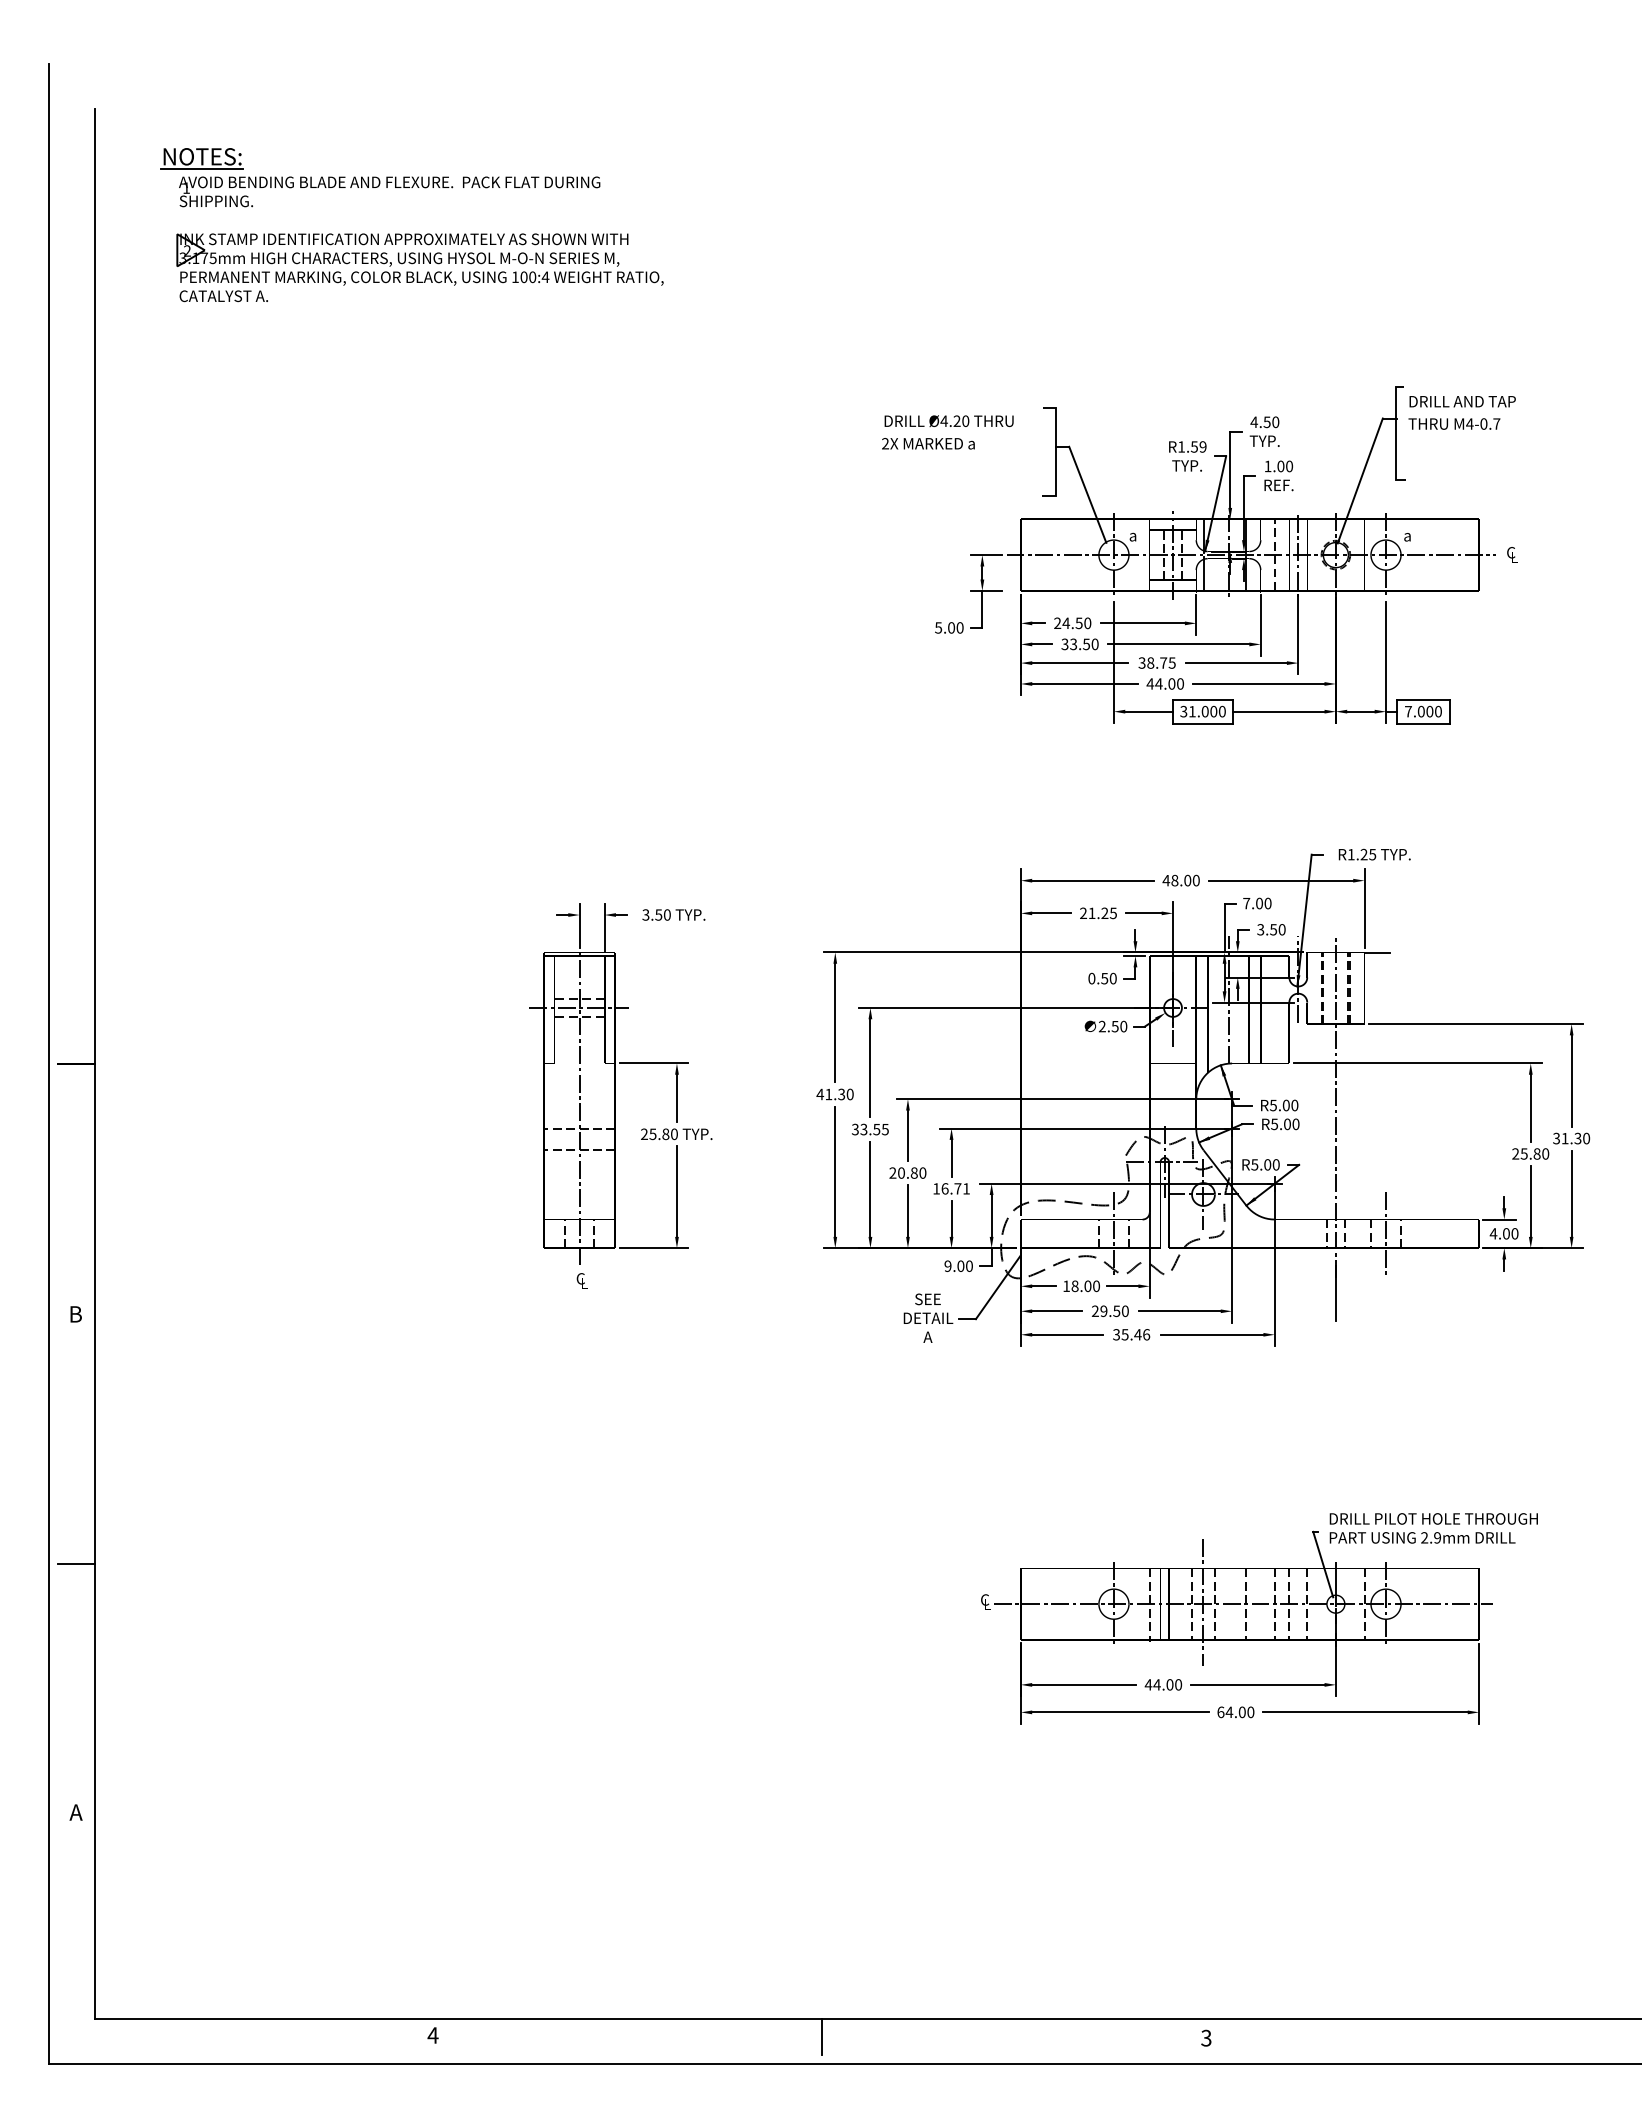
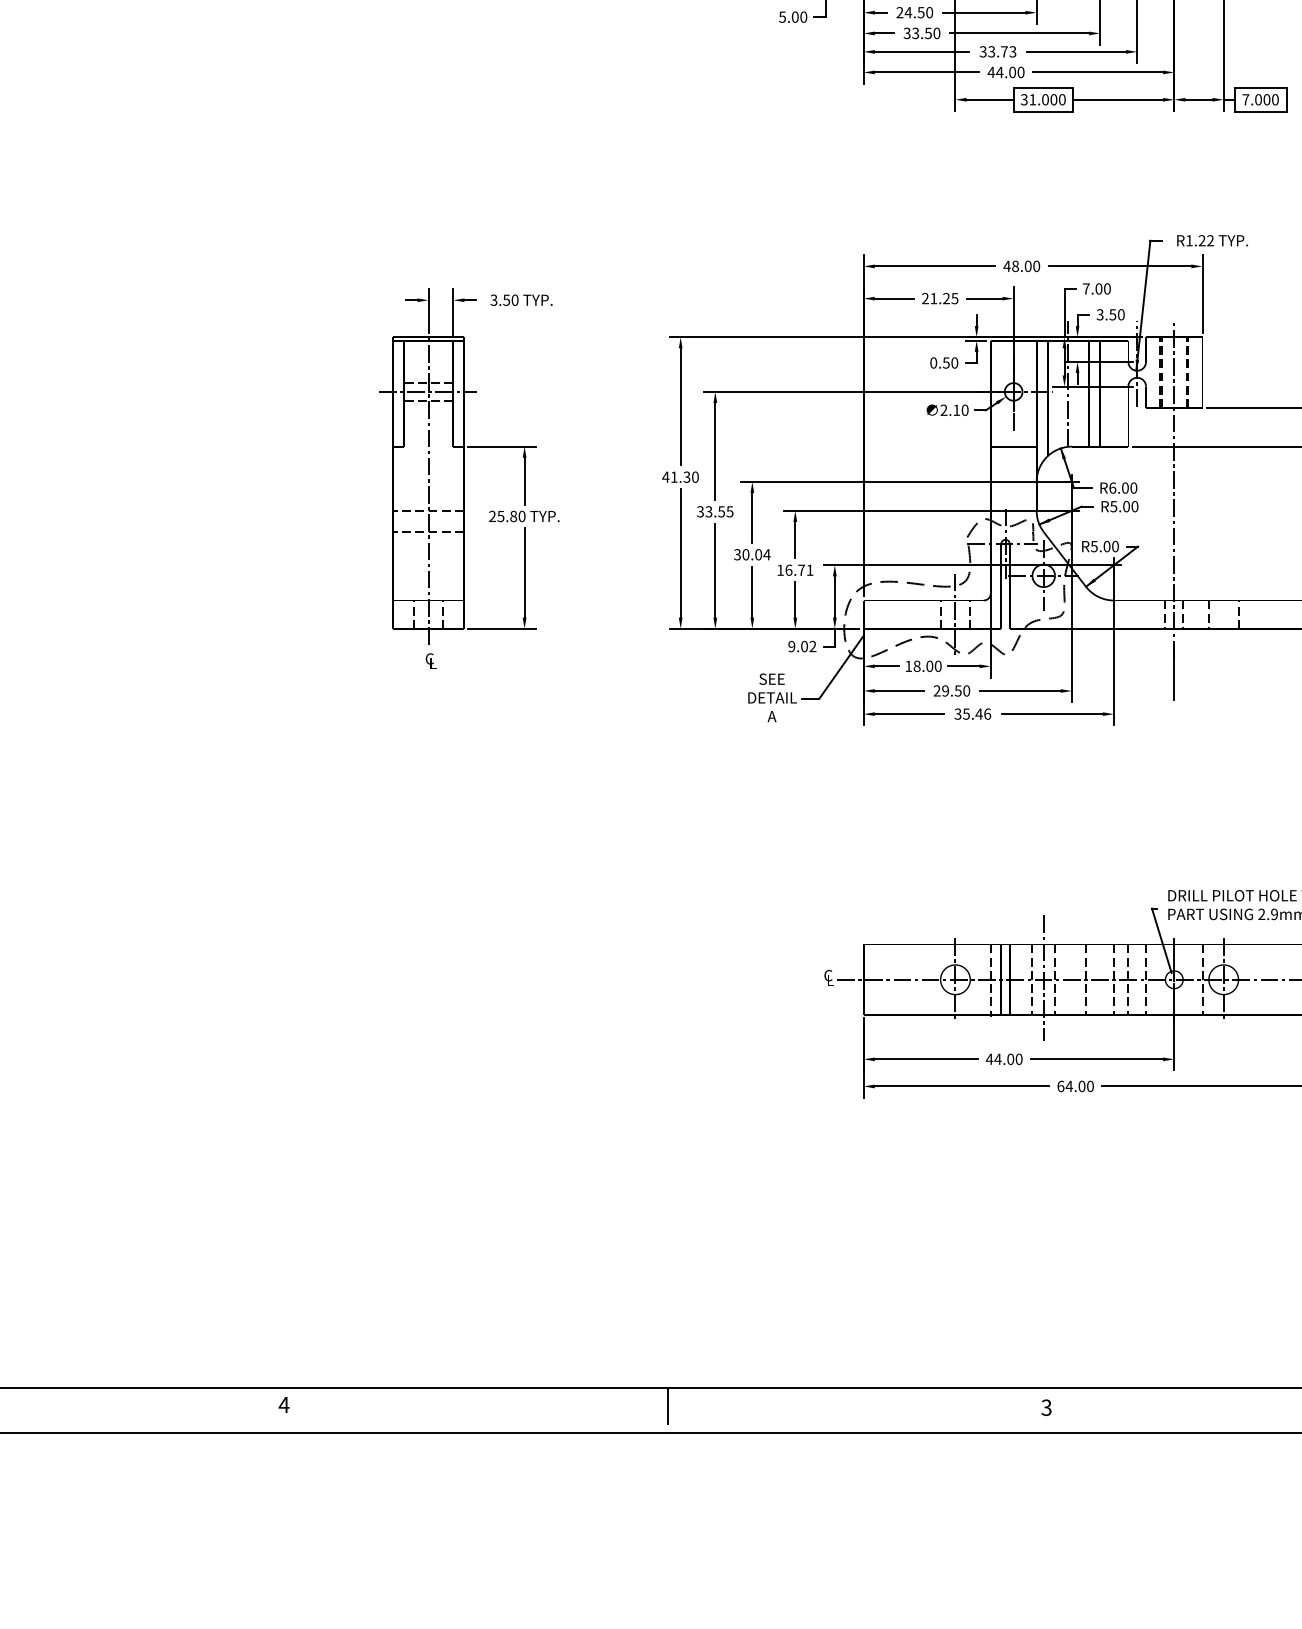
text: (1161, 662) -> (1002, 51), 38.75 -> 33.73
text: (1372, 854) -> (1210, 240), R1.25 -> R1.22
line: (1377, 952) -> (1215, 337), removed
text: (1114, 1026) -> (955, 410), 2.50 -> 2.10
text: (1273, 1105) -> (1112, 488), R5.00 -> R6.00
text: (907, 1172) -> (751, 554), 20.80 -> 30.04
line: (1386, 1234) -> (1224, 615), removed
text: (969, 1265) -> (813, 645), 9.00 -> 9.02

